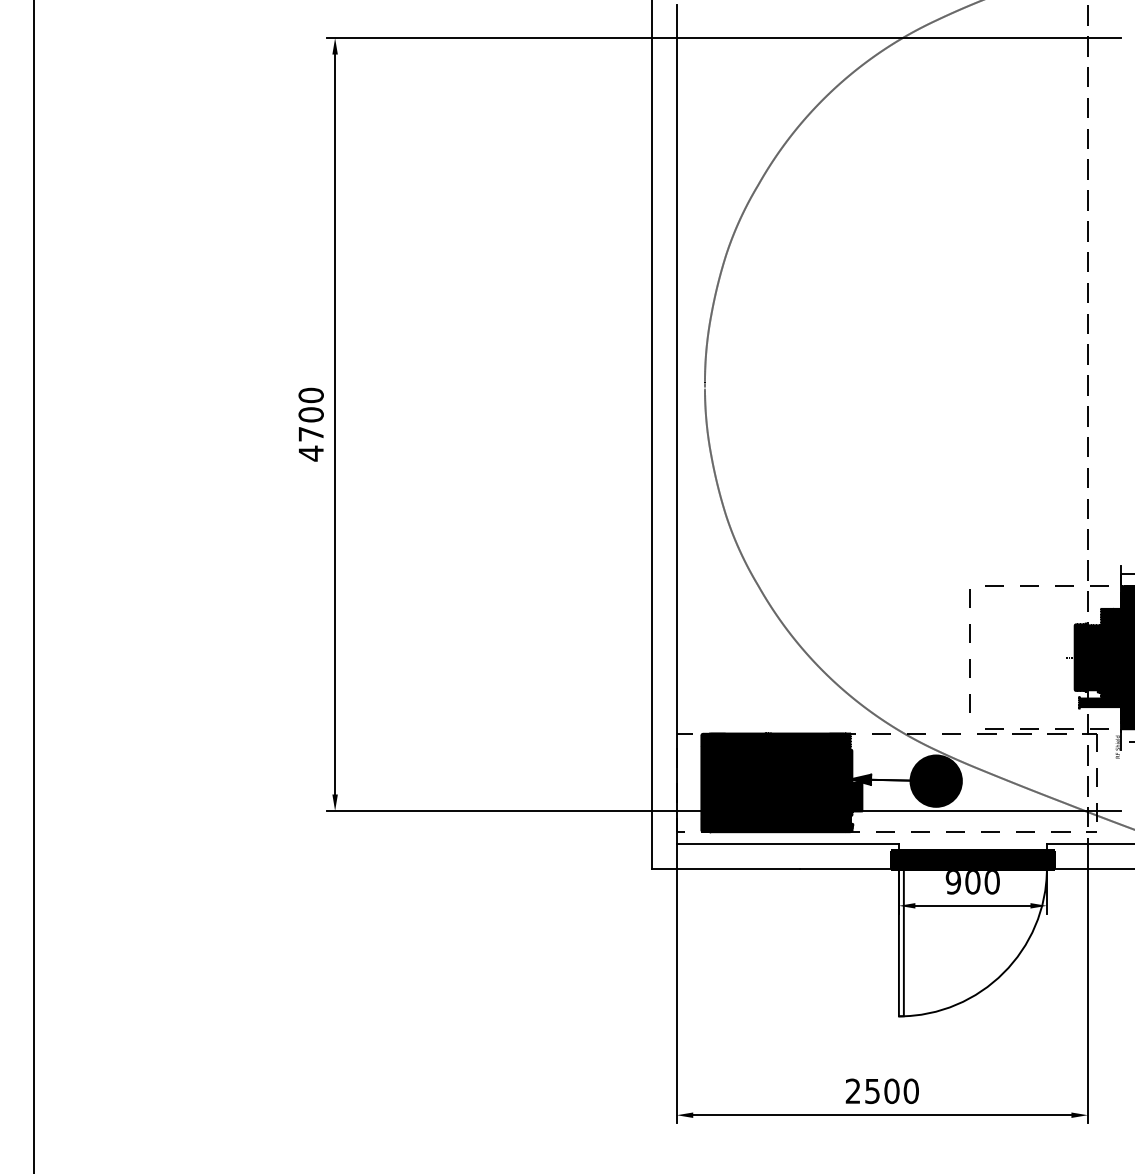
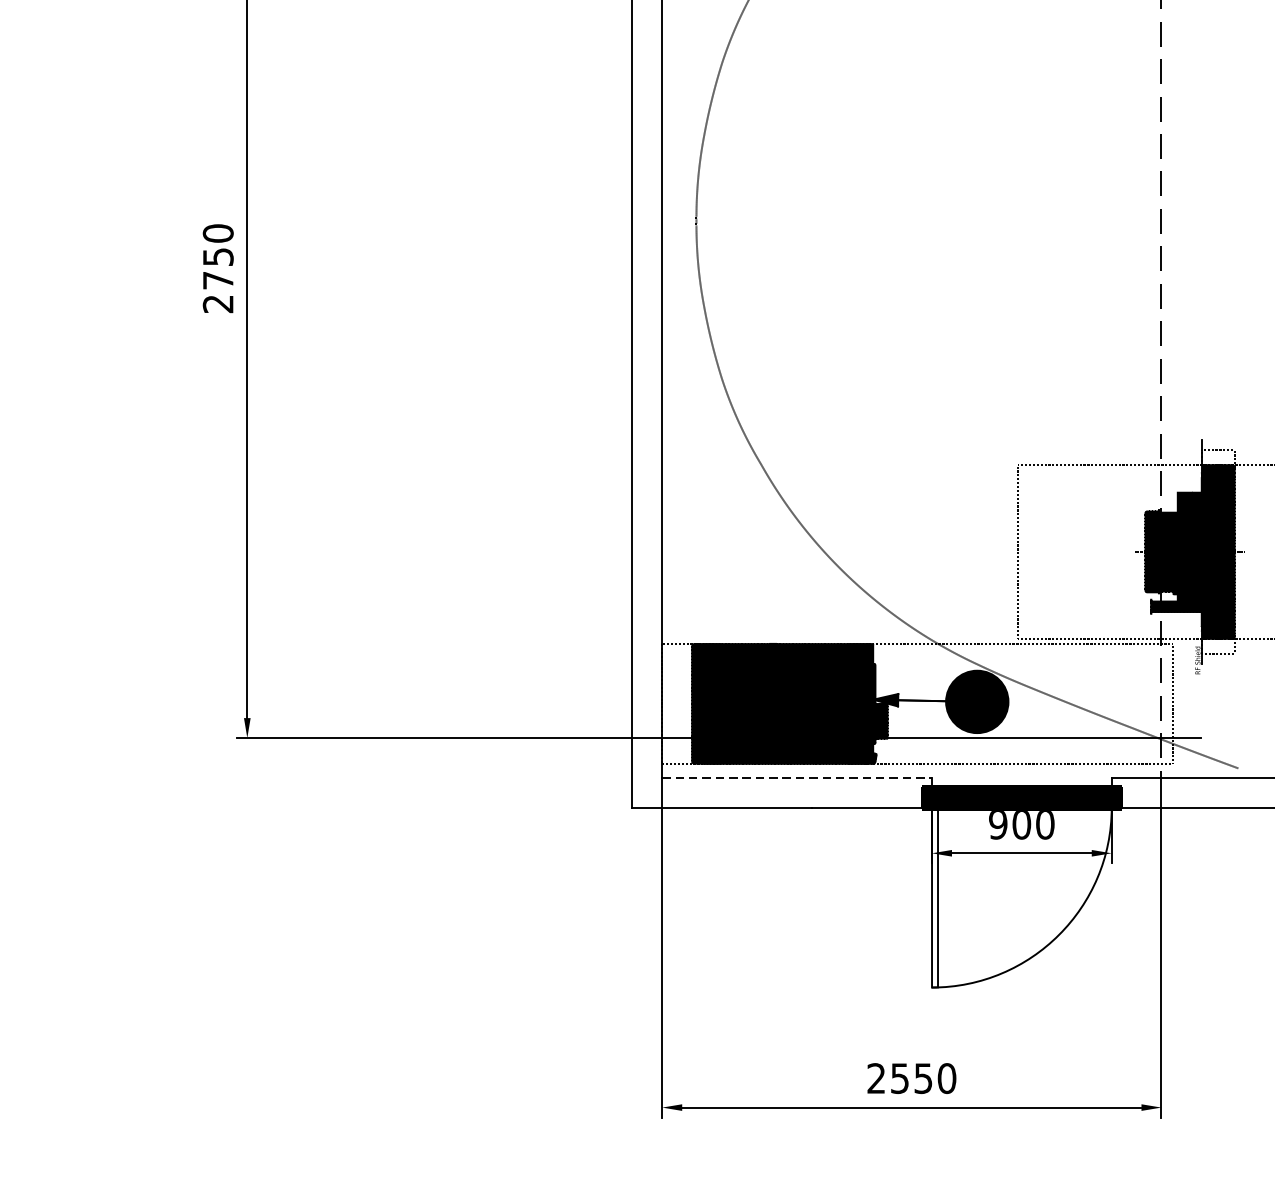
text: (310, 434) -> (217, 280), 4700 -> 2750
line: (788, 843) -> (797, 777), solid -> dashed
text: (891, 1091) -> (922, 1078), 2500 -> 2550

